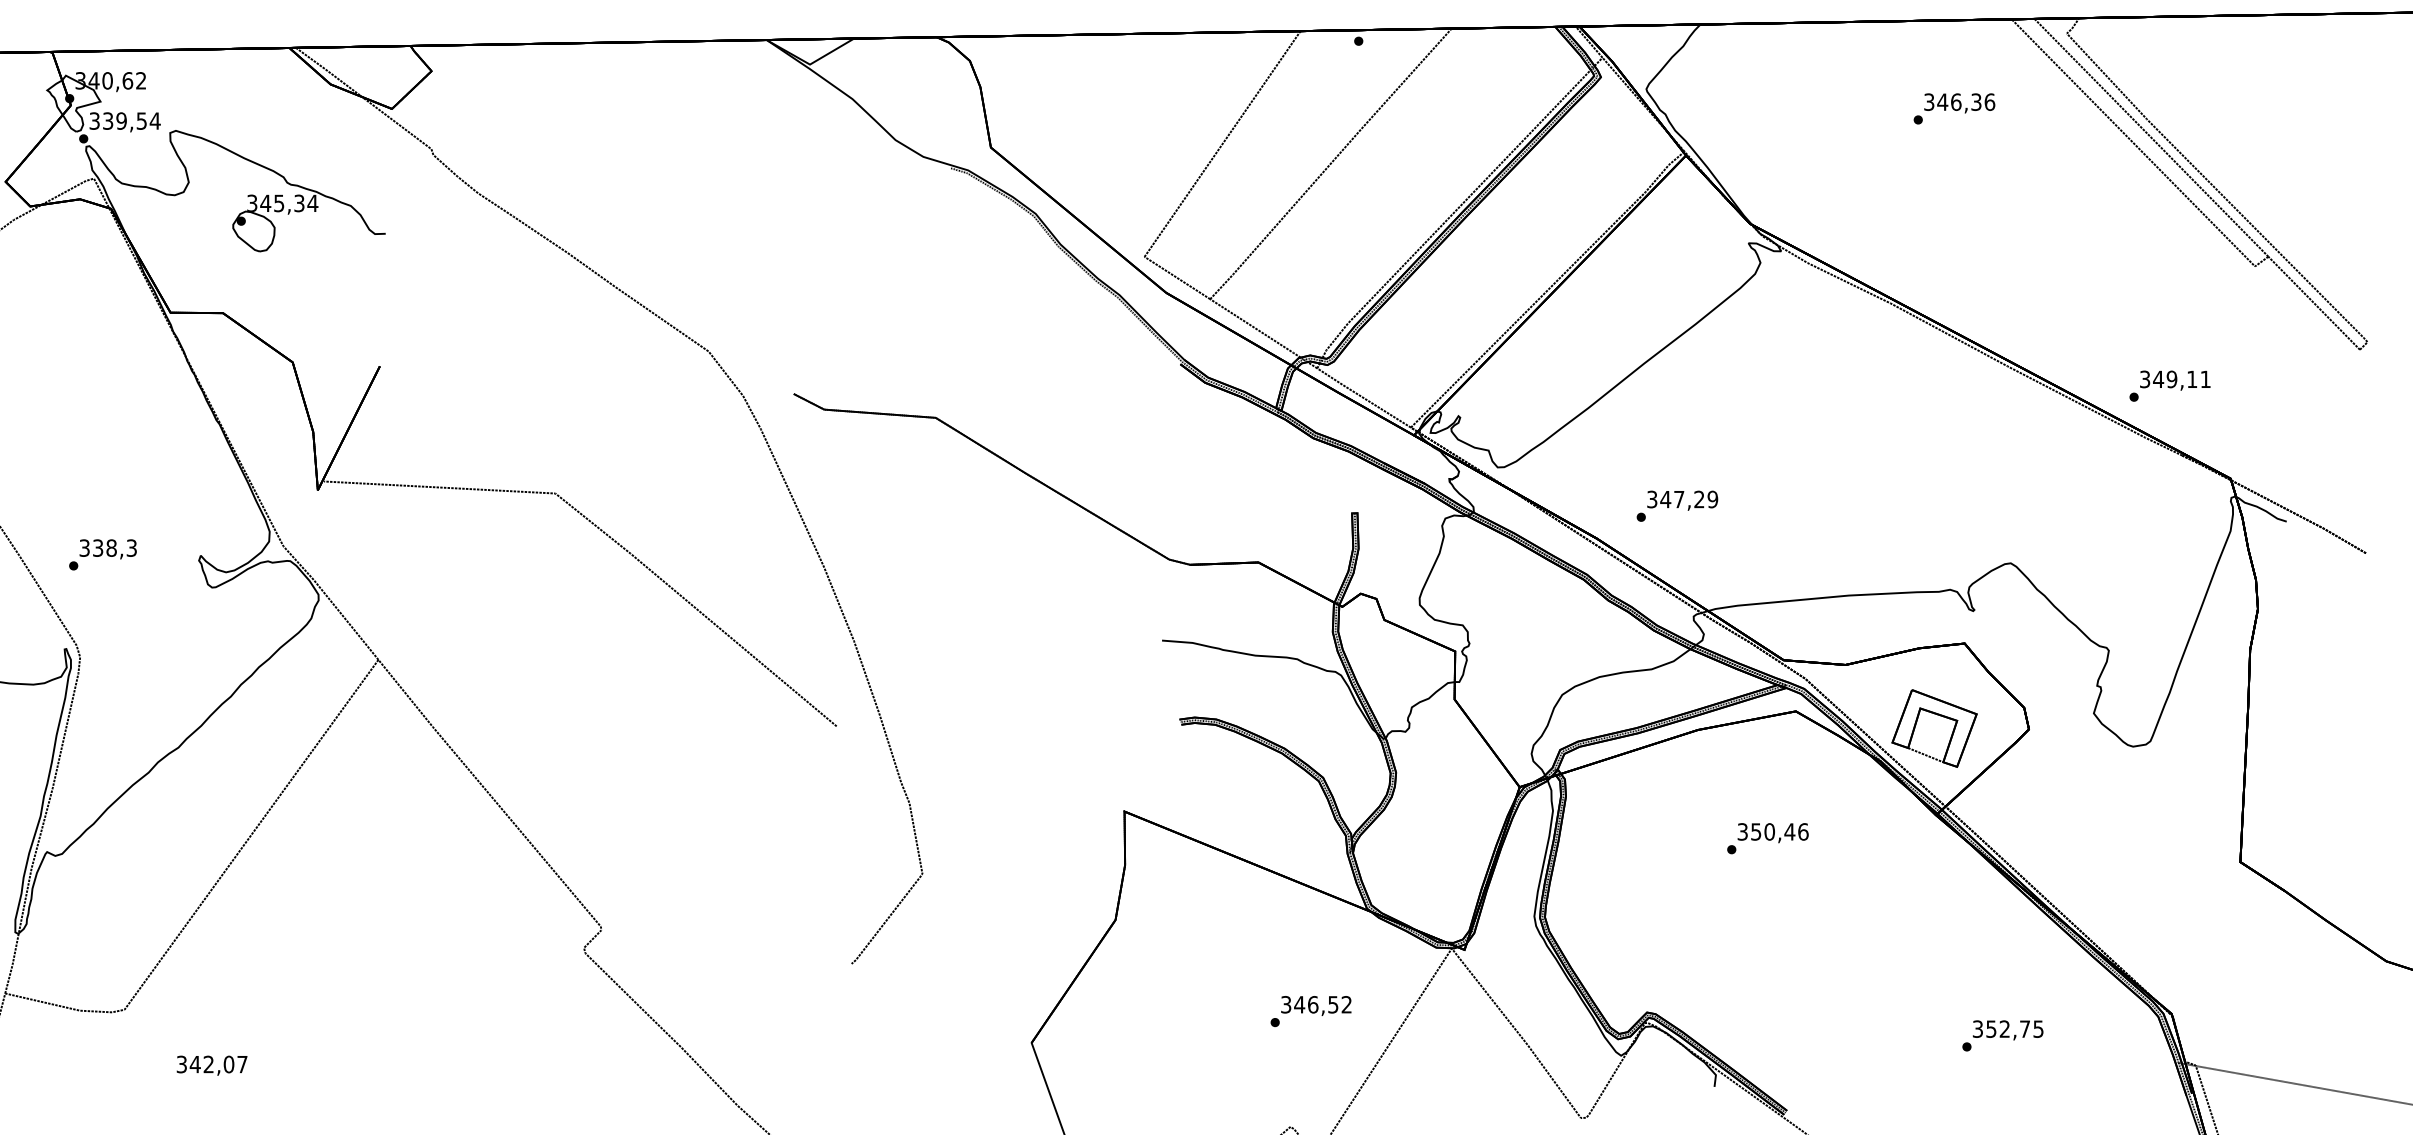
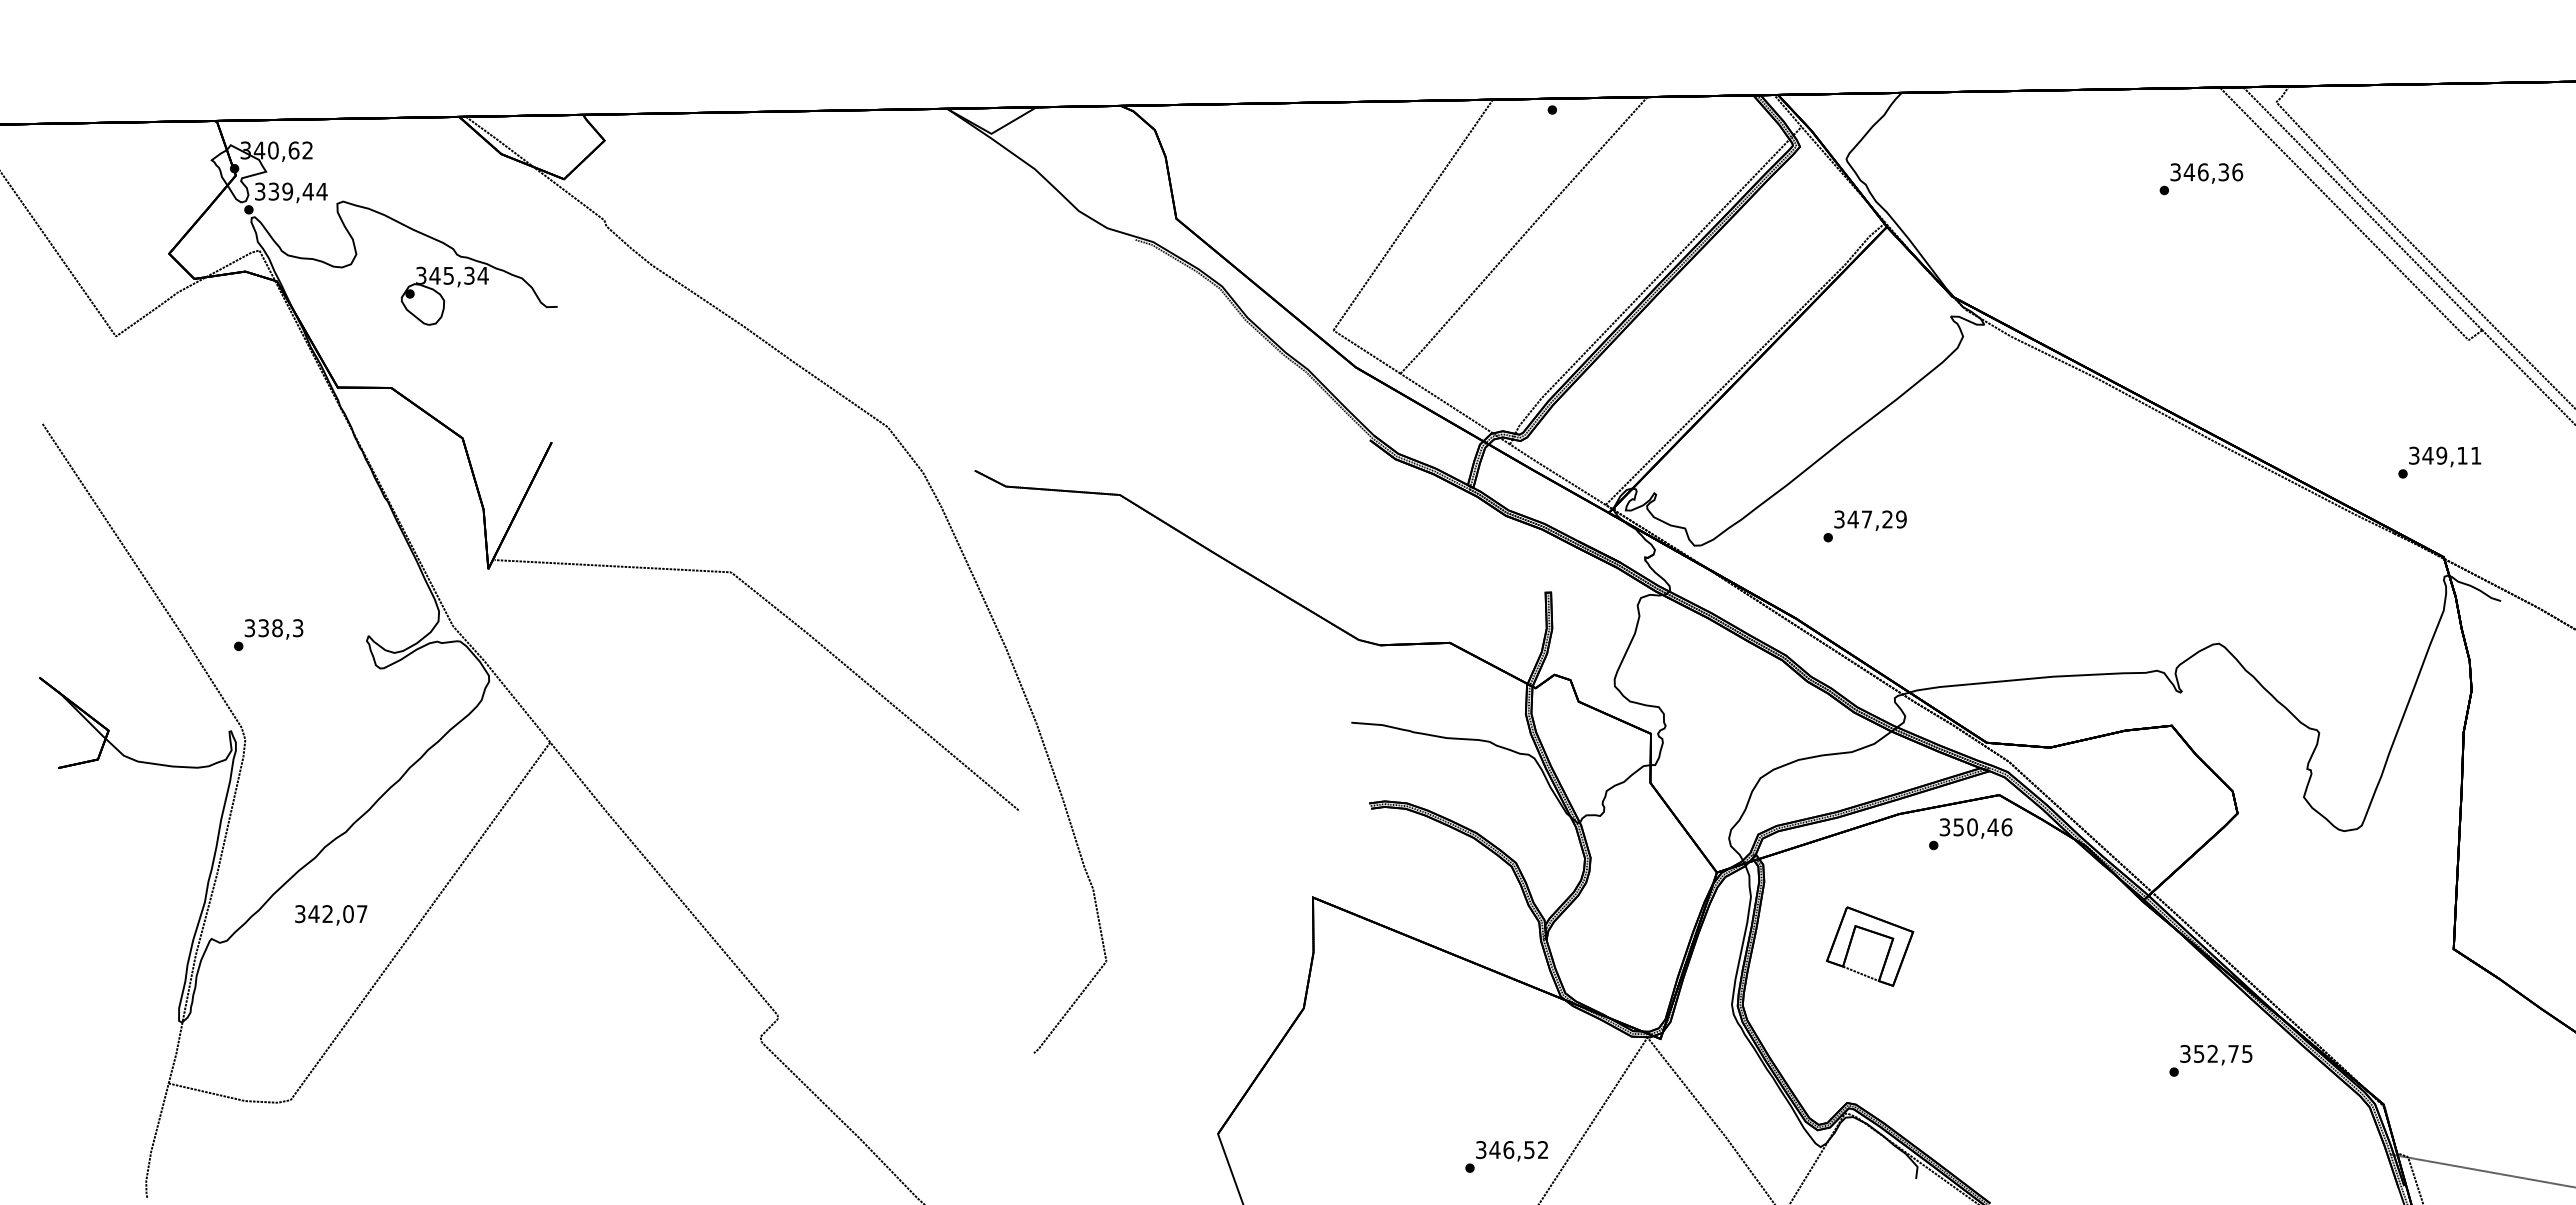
text: (1954, 109) -> (2201, 179), moved
text: (141, 120) -> (308, 191), 339,54 -> 339,44
text: (2169, 386) -> (2439, 462), moved
text: (1676, 506) -> (1864, 526), moved
part: (1937, 715) -> (1873, 933), moved
text: (1767, 838) -> (1970, 834), moved
text: (1310, 1011) -> (1506, 1156), moved
text: (2002, 1035) -> (2210, 1060), moved
text: (212, 1065) -> (331, 915), moved

